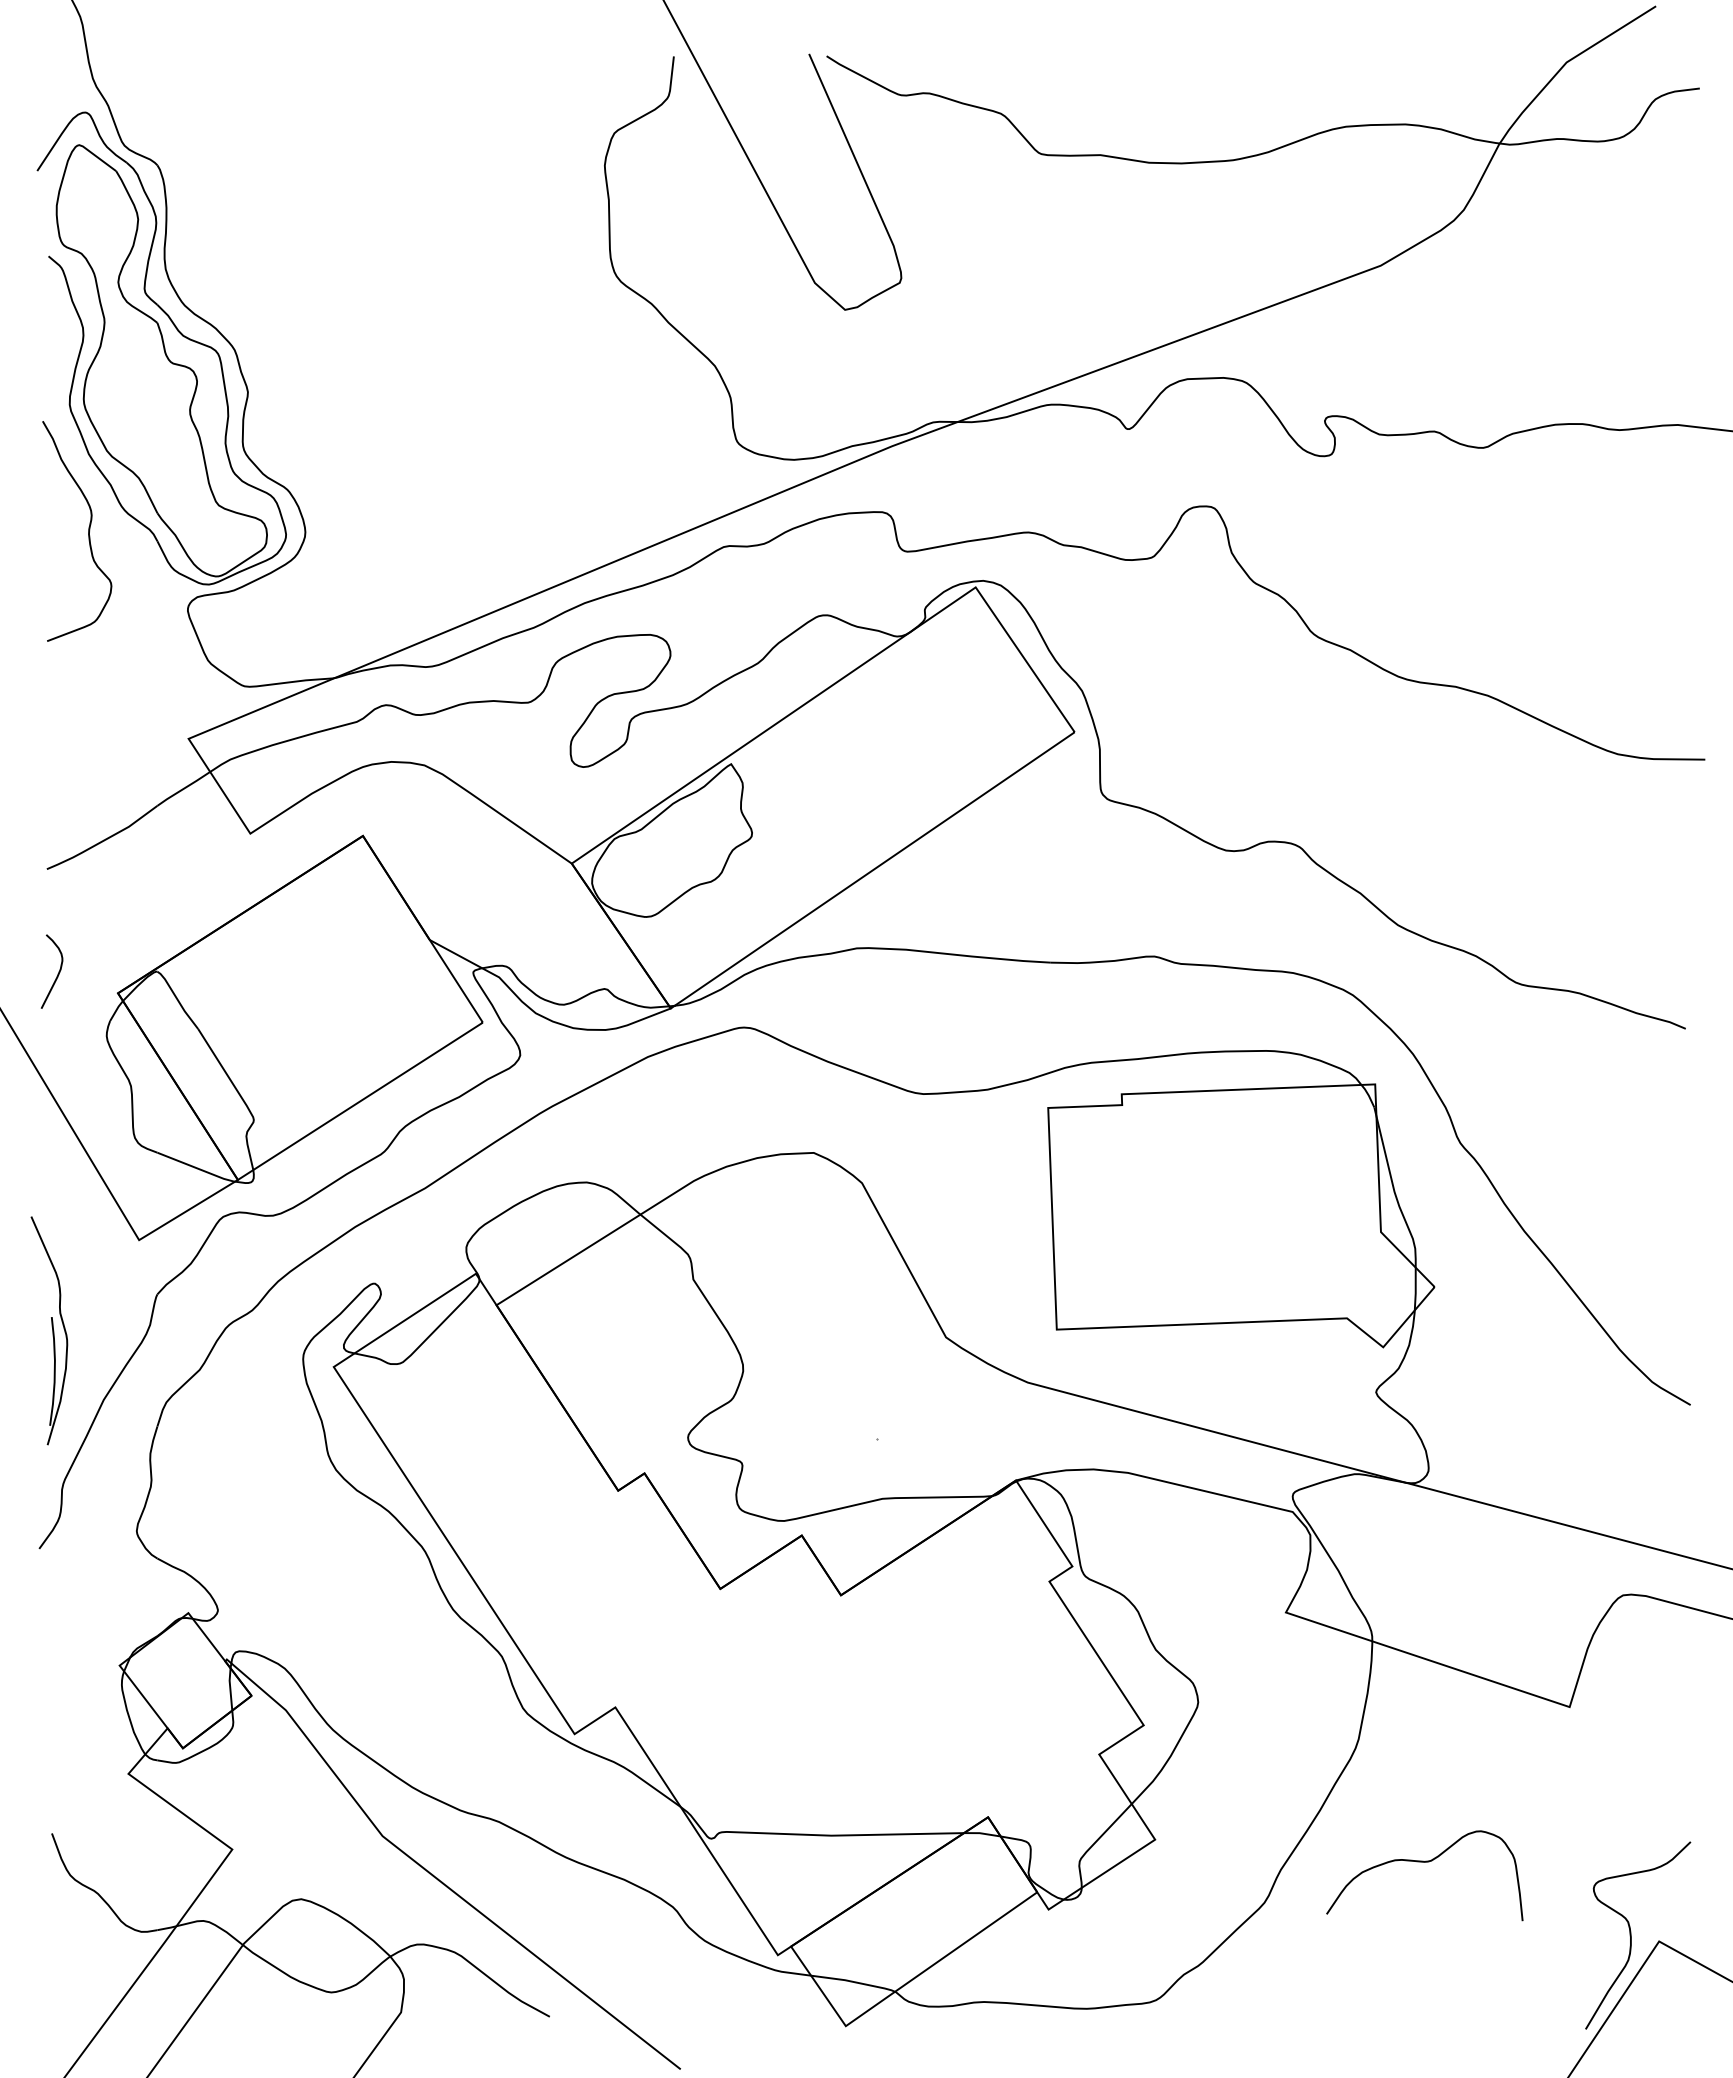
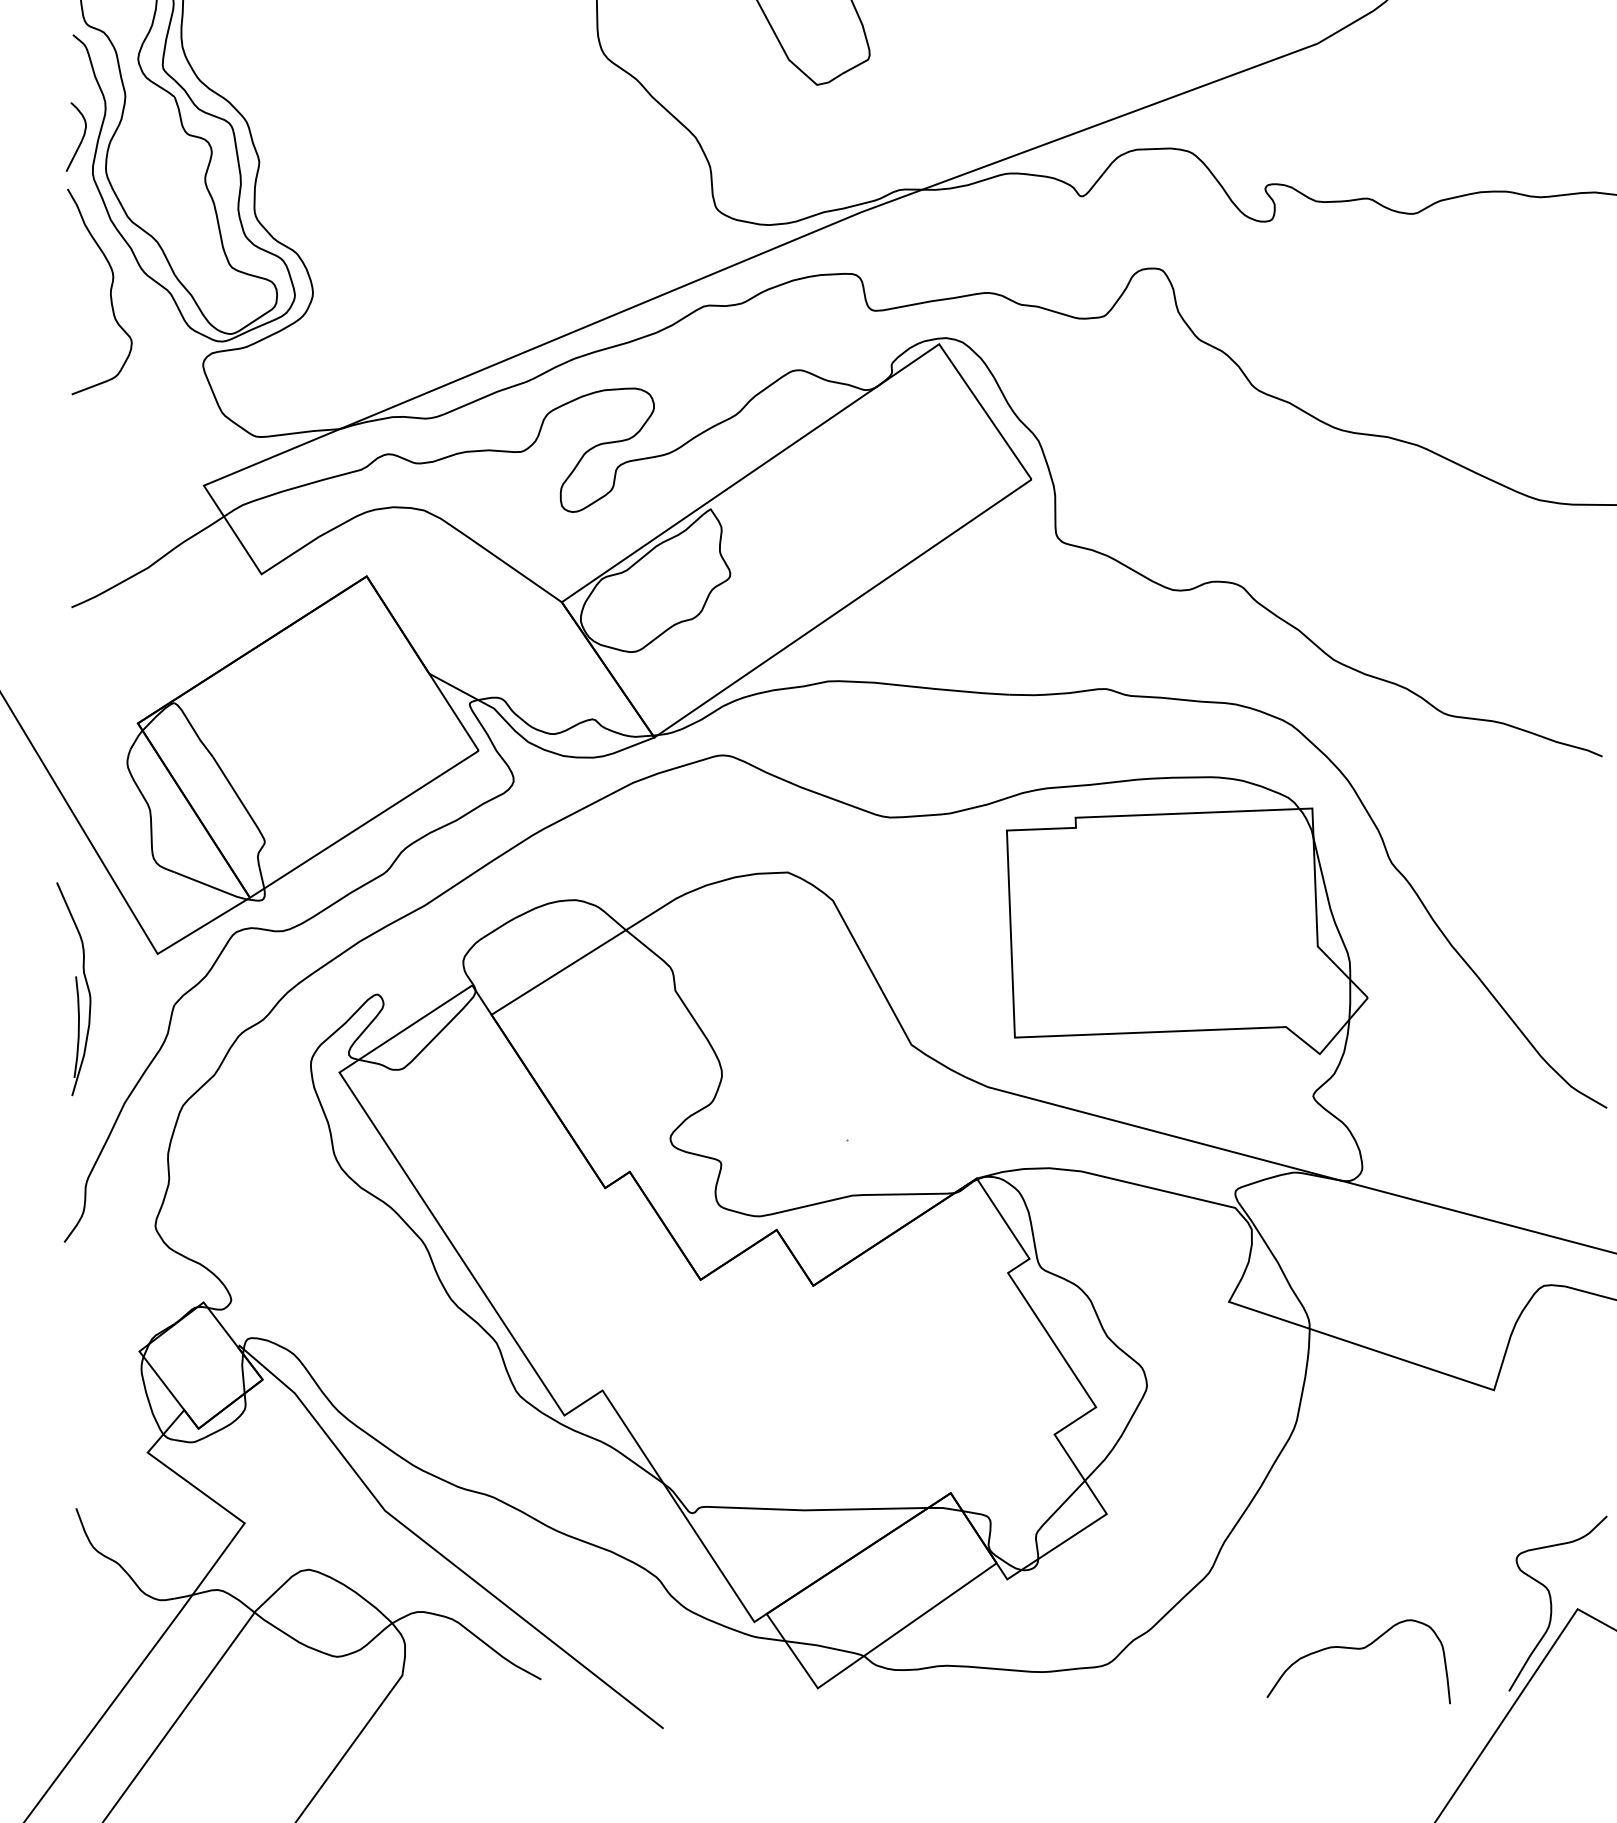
curve: (57, 973) -> (81, 138), moved
part: (49, 1330) -> (73, 988), moved
curve: (1424, 1862) -> (1358, 1649), moved

